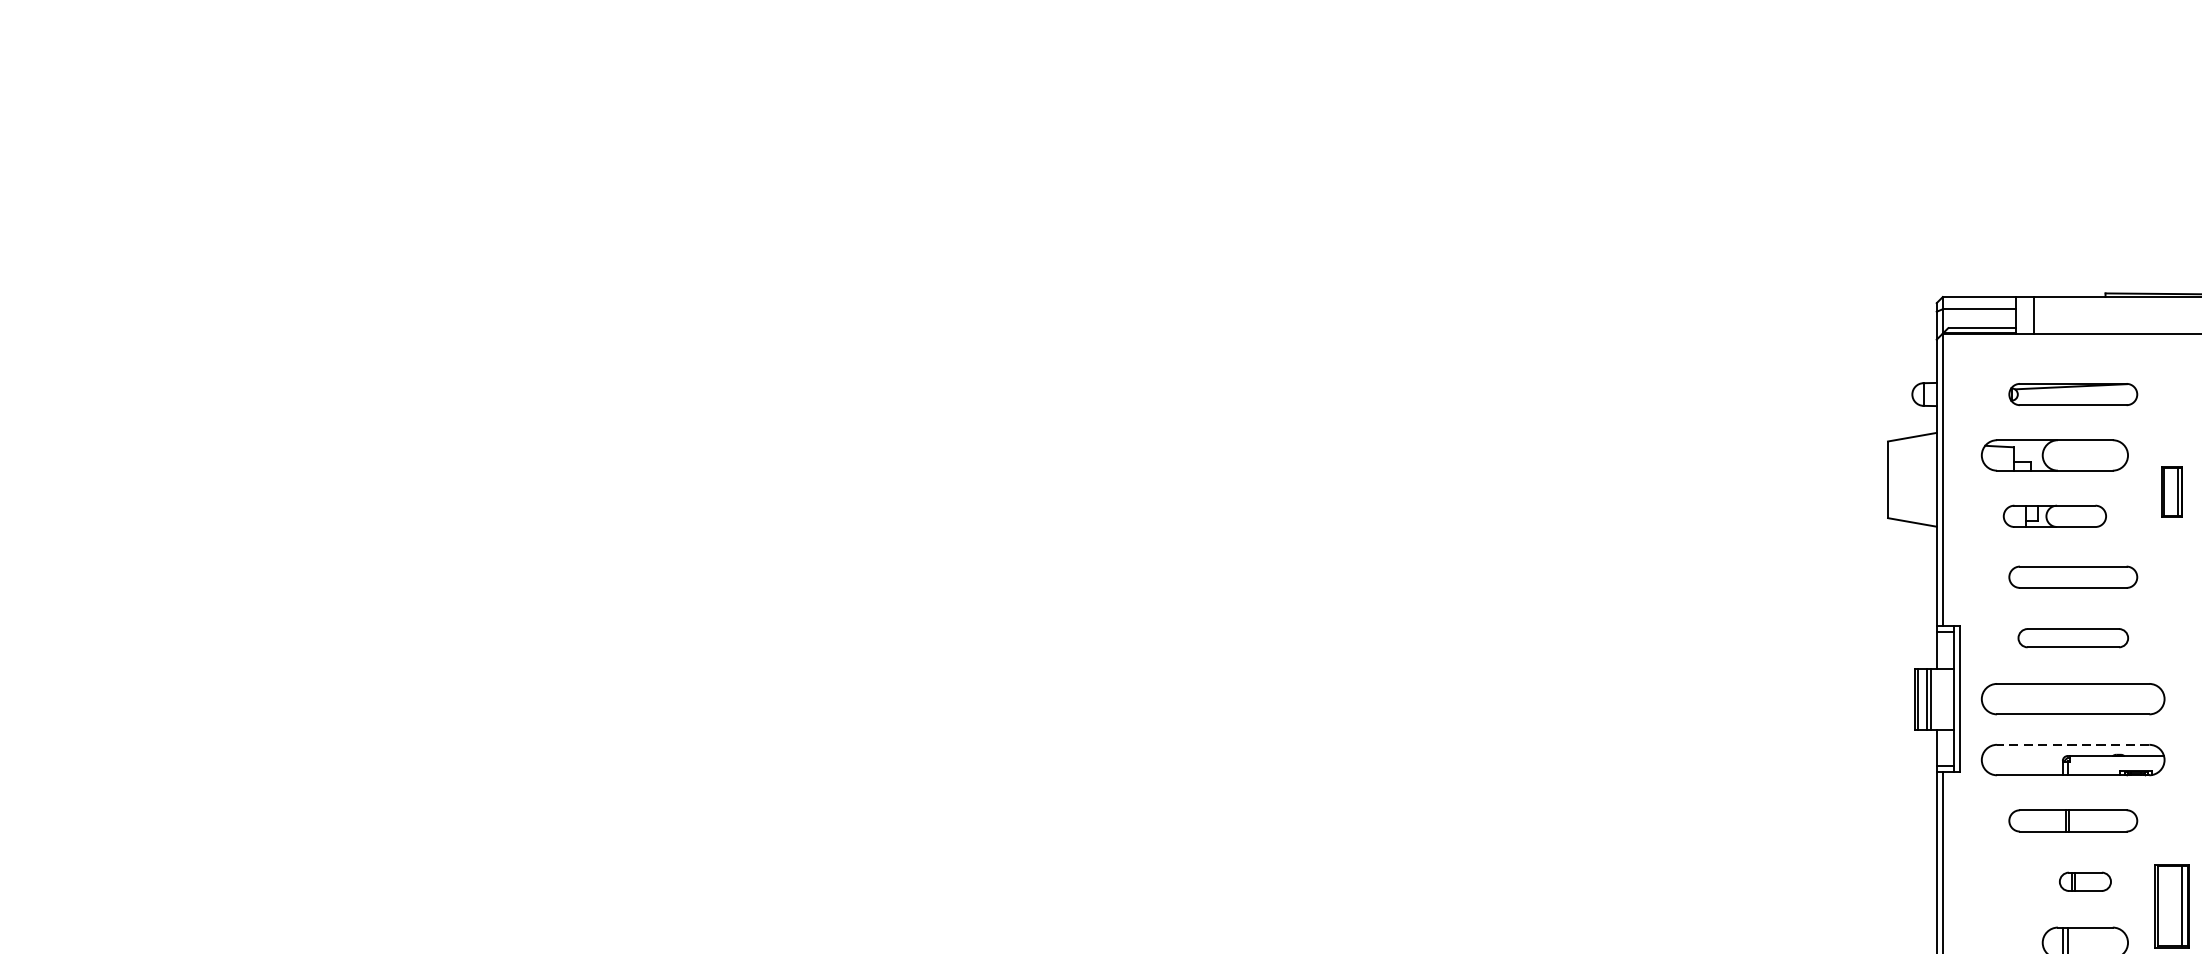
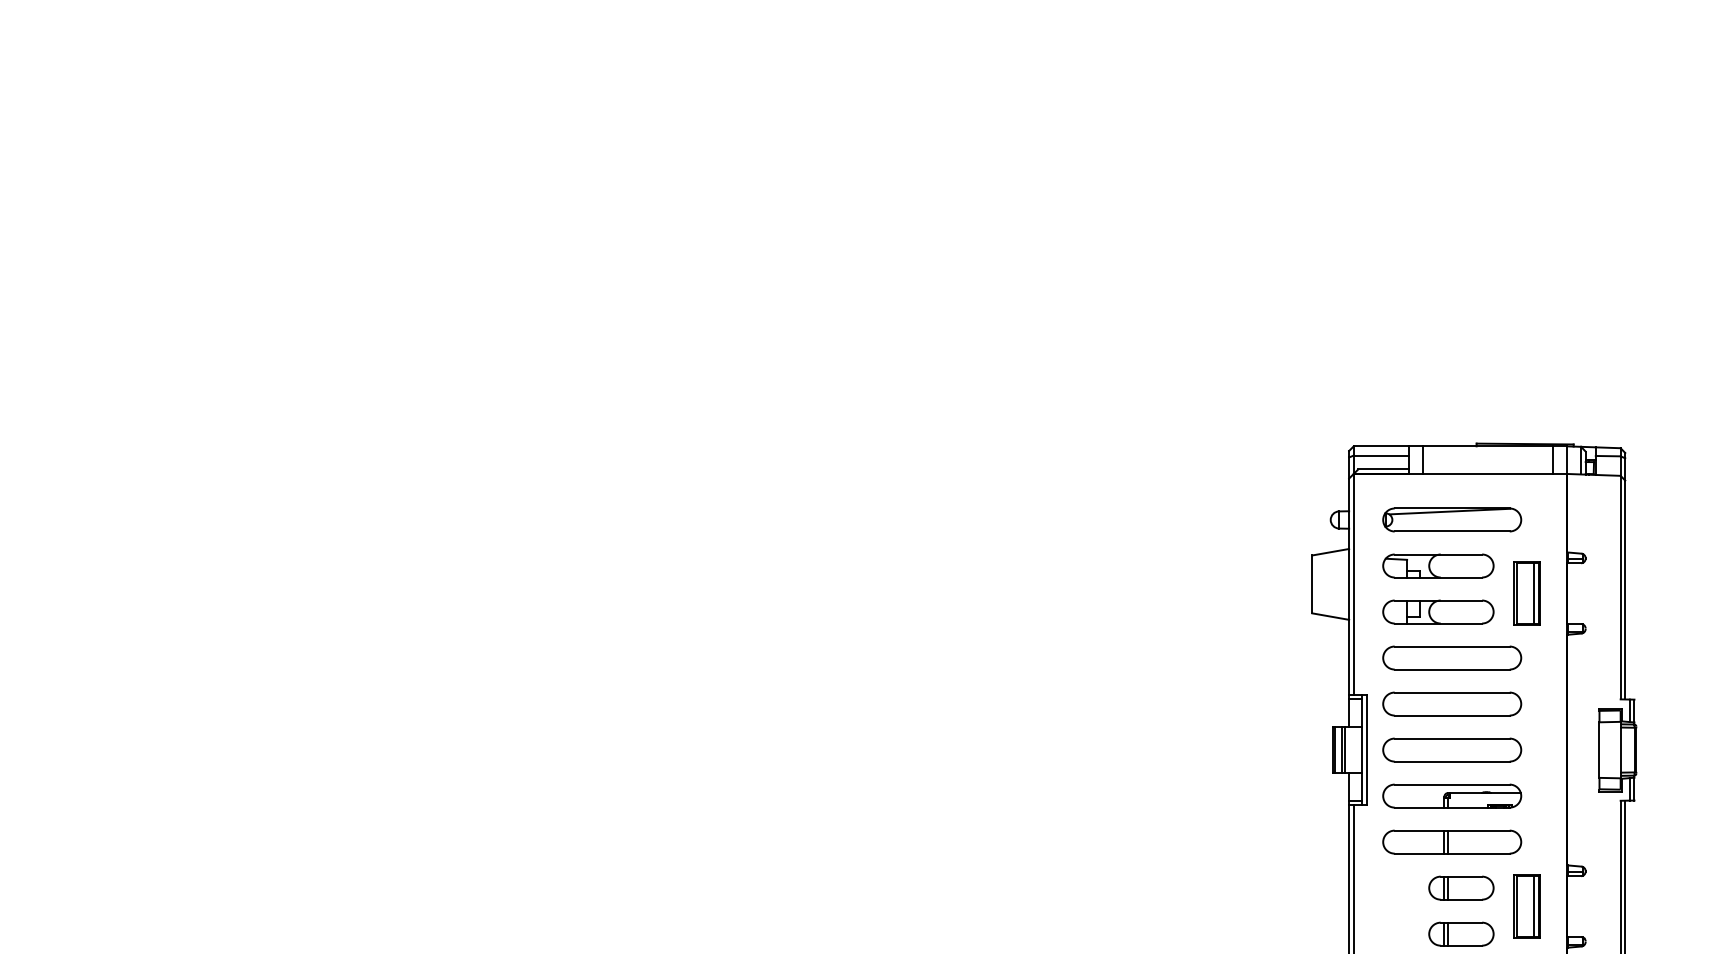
part: (2073, 393) -> (1452, 519), size x1.43
part: (2171, 491) -> (1526, 593), size x1.67
part: (2055, 515) -> (1438, 611), size x1.43
part: (2073, 576) -> (1452, 657), size x1.43
part: (2073, 637) -> (1452, 703), size x1.67
line: (2073, 744) -> (1452, 784), dashed -> solid
part: (2073, 820) -> (1452, 841), size x1.43
part: (2085, 881) -> (1461, 887), size x1.67

